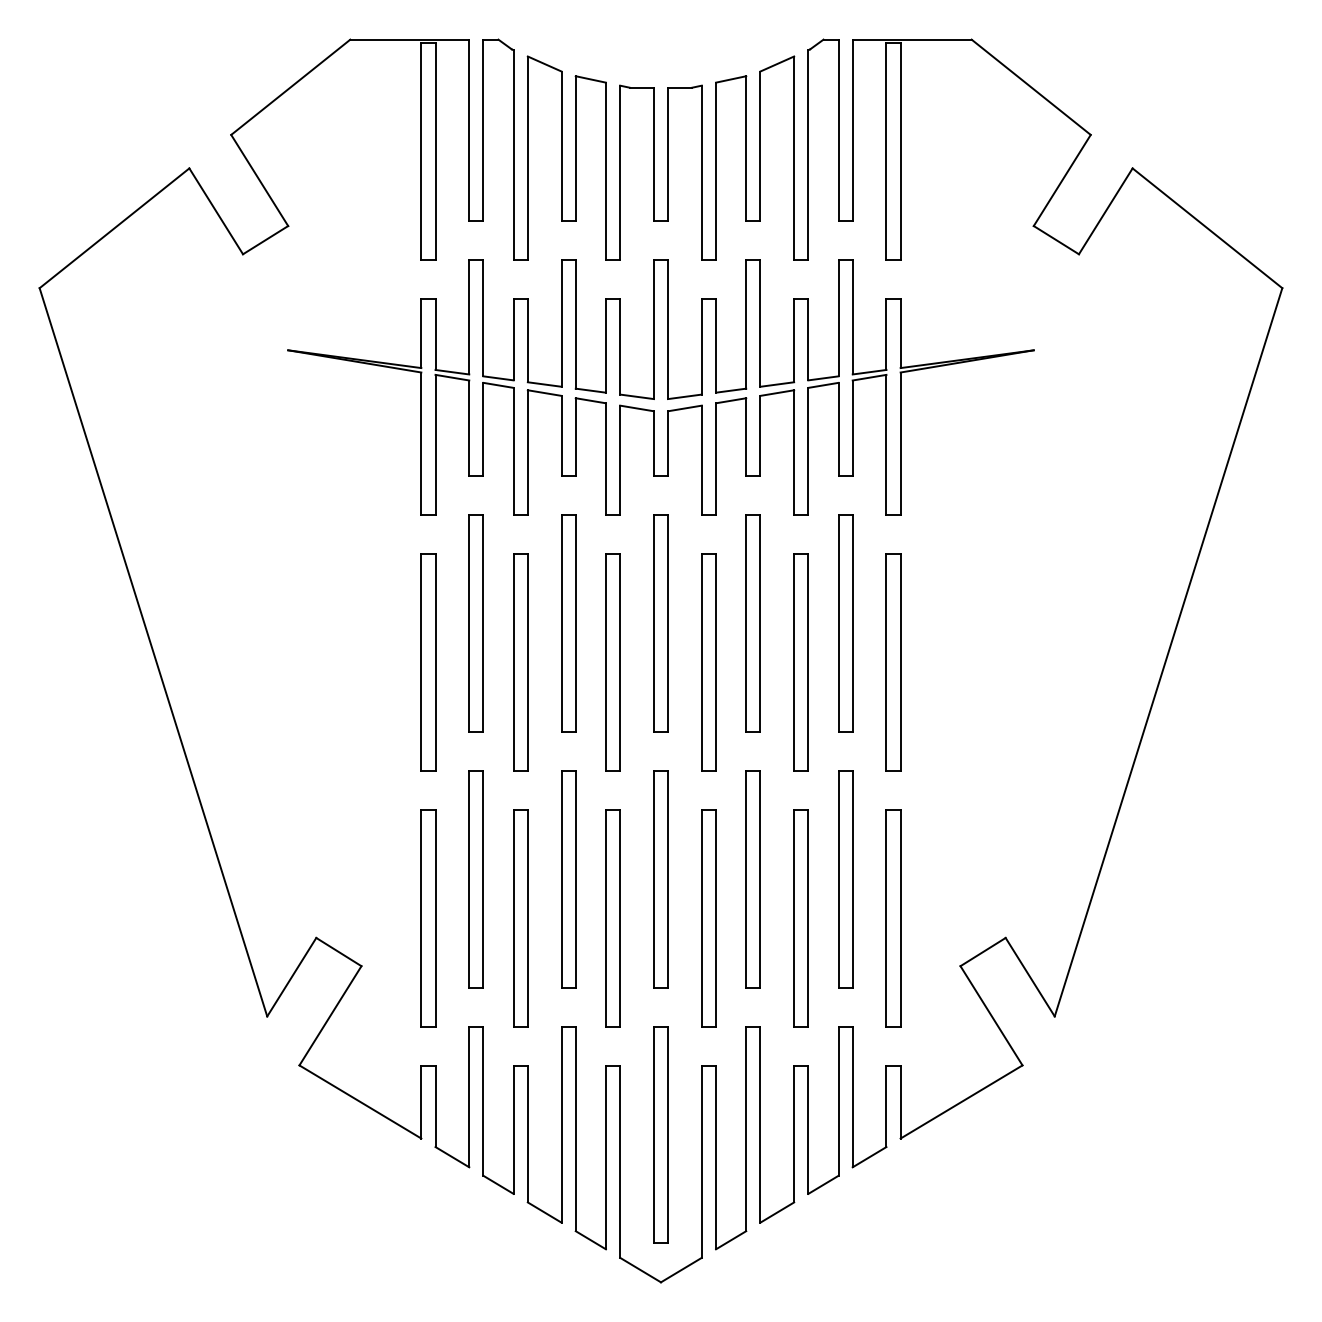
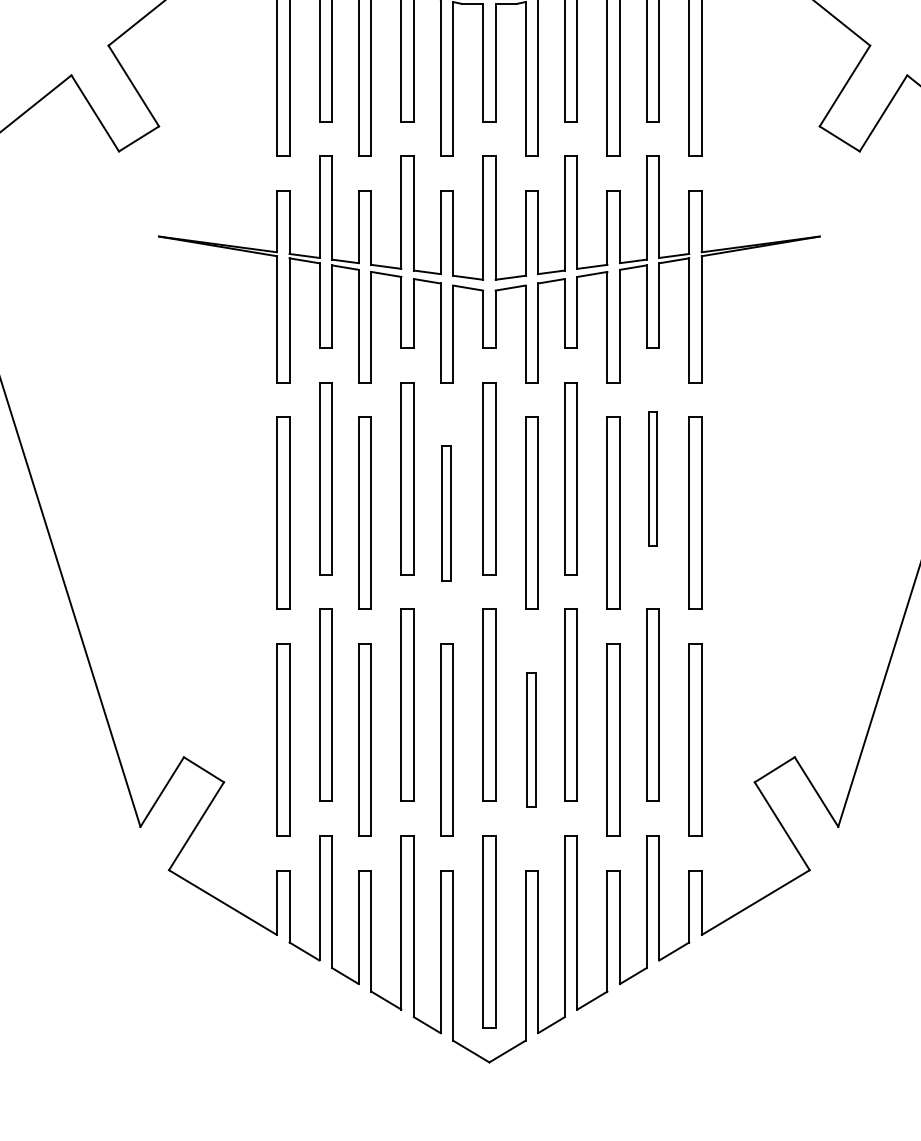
part: (845, 623) -> (652, 478), size x0.7
part: (612, 662) -> (446, 513), size x0.7
part: (708, 918) -> (531, 740), size x0.7

